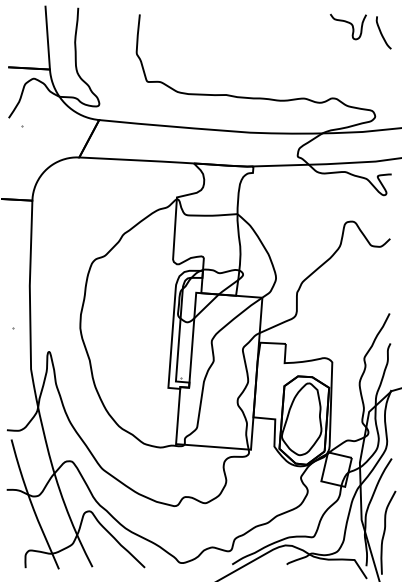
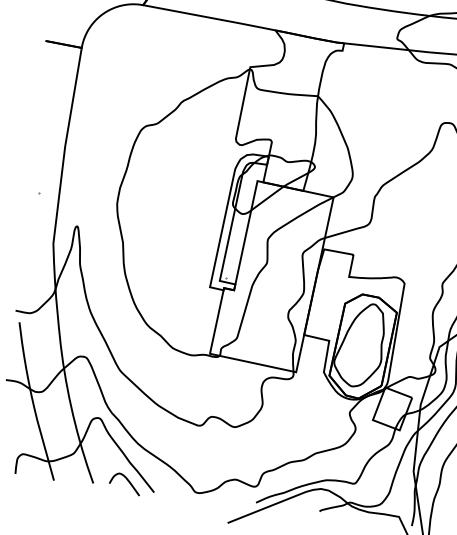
curve: (121, 561) -> (127, 481), added

